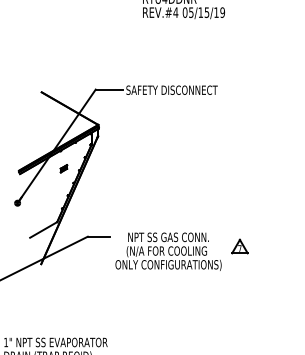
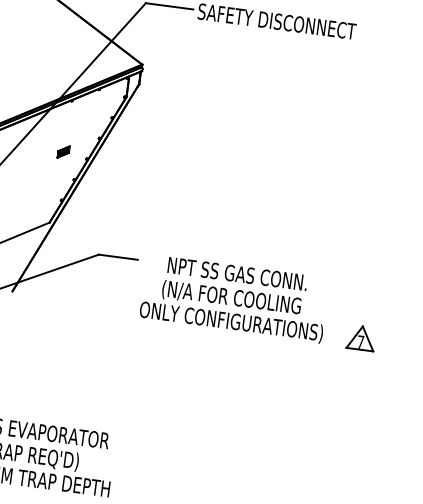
part: (63, 168) -> (62, 151), moved
part: (239, 246) -> (360, 337), moved

